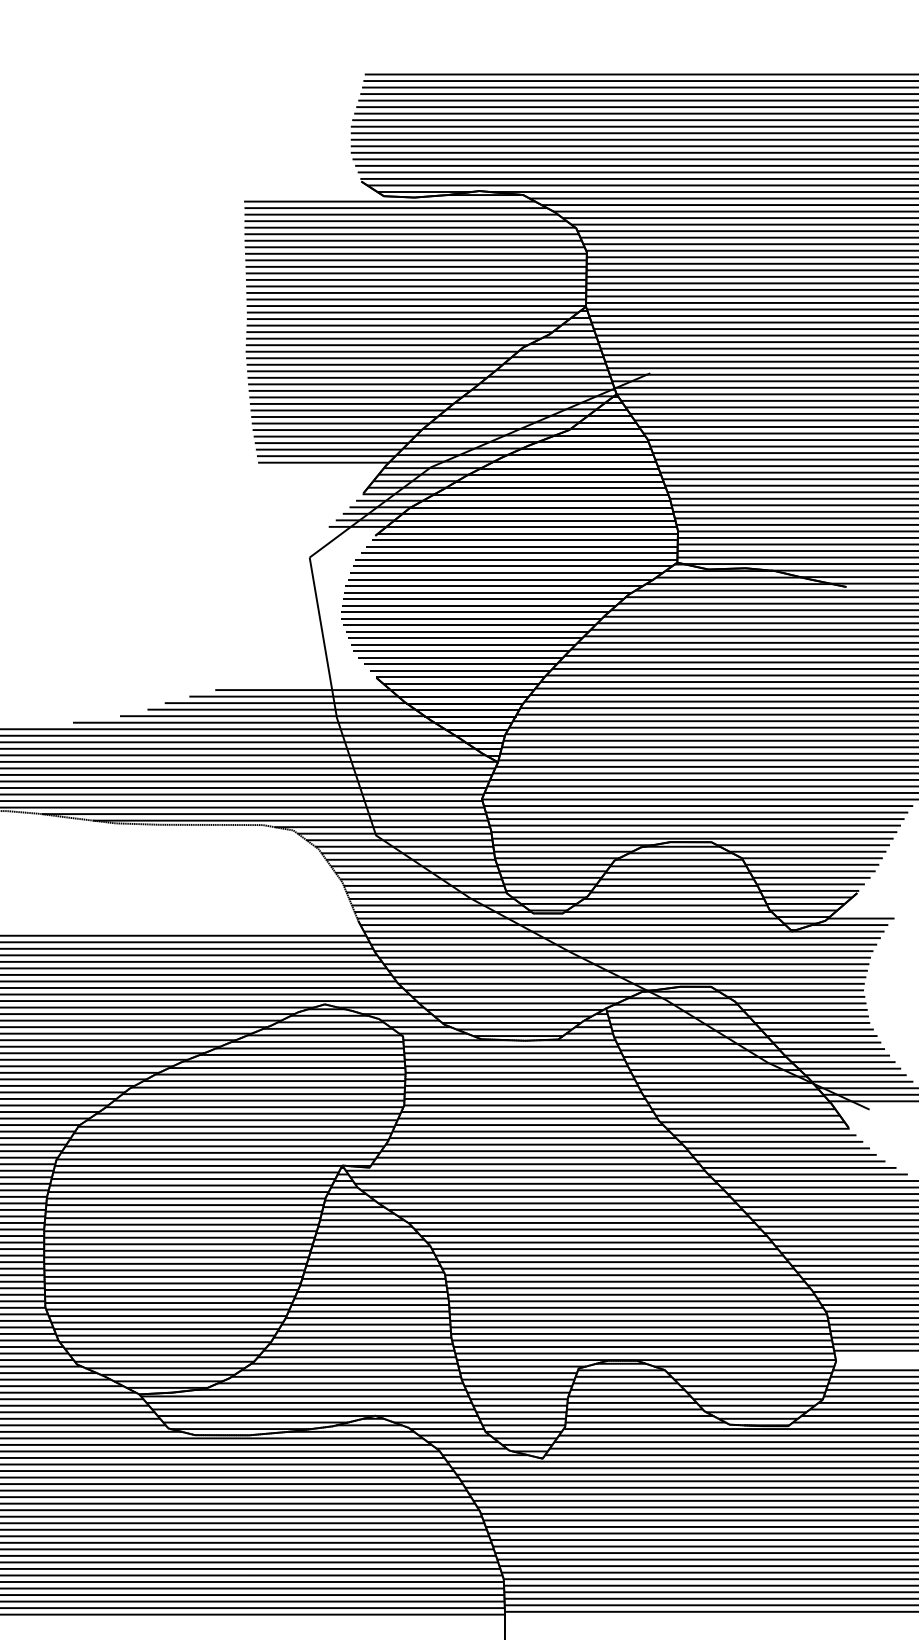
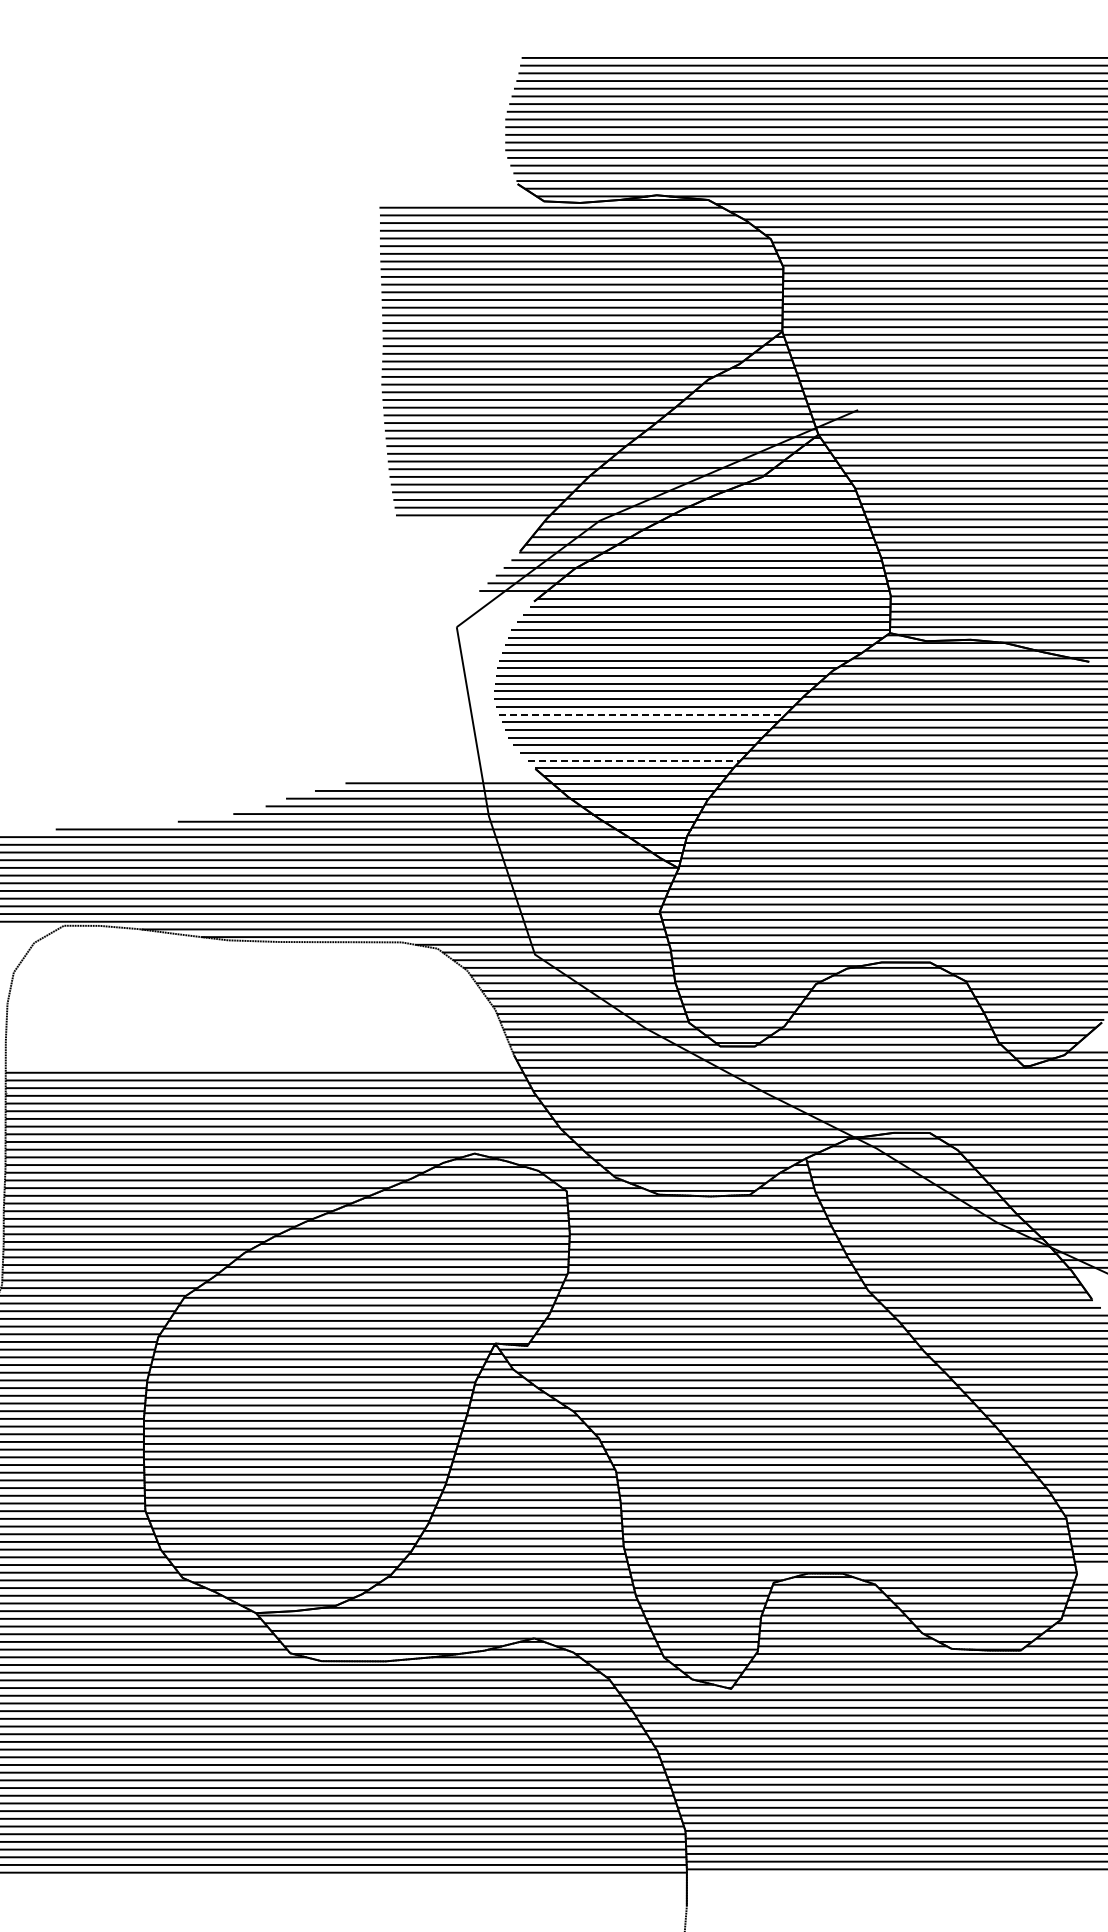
line: (468, 631) -> (643, 714), solid -> dashed
line: (460, 670) -> (634, 760), solid -> dashed

